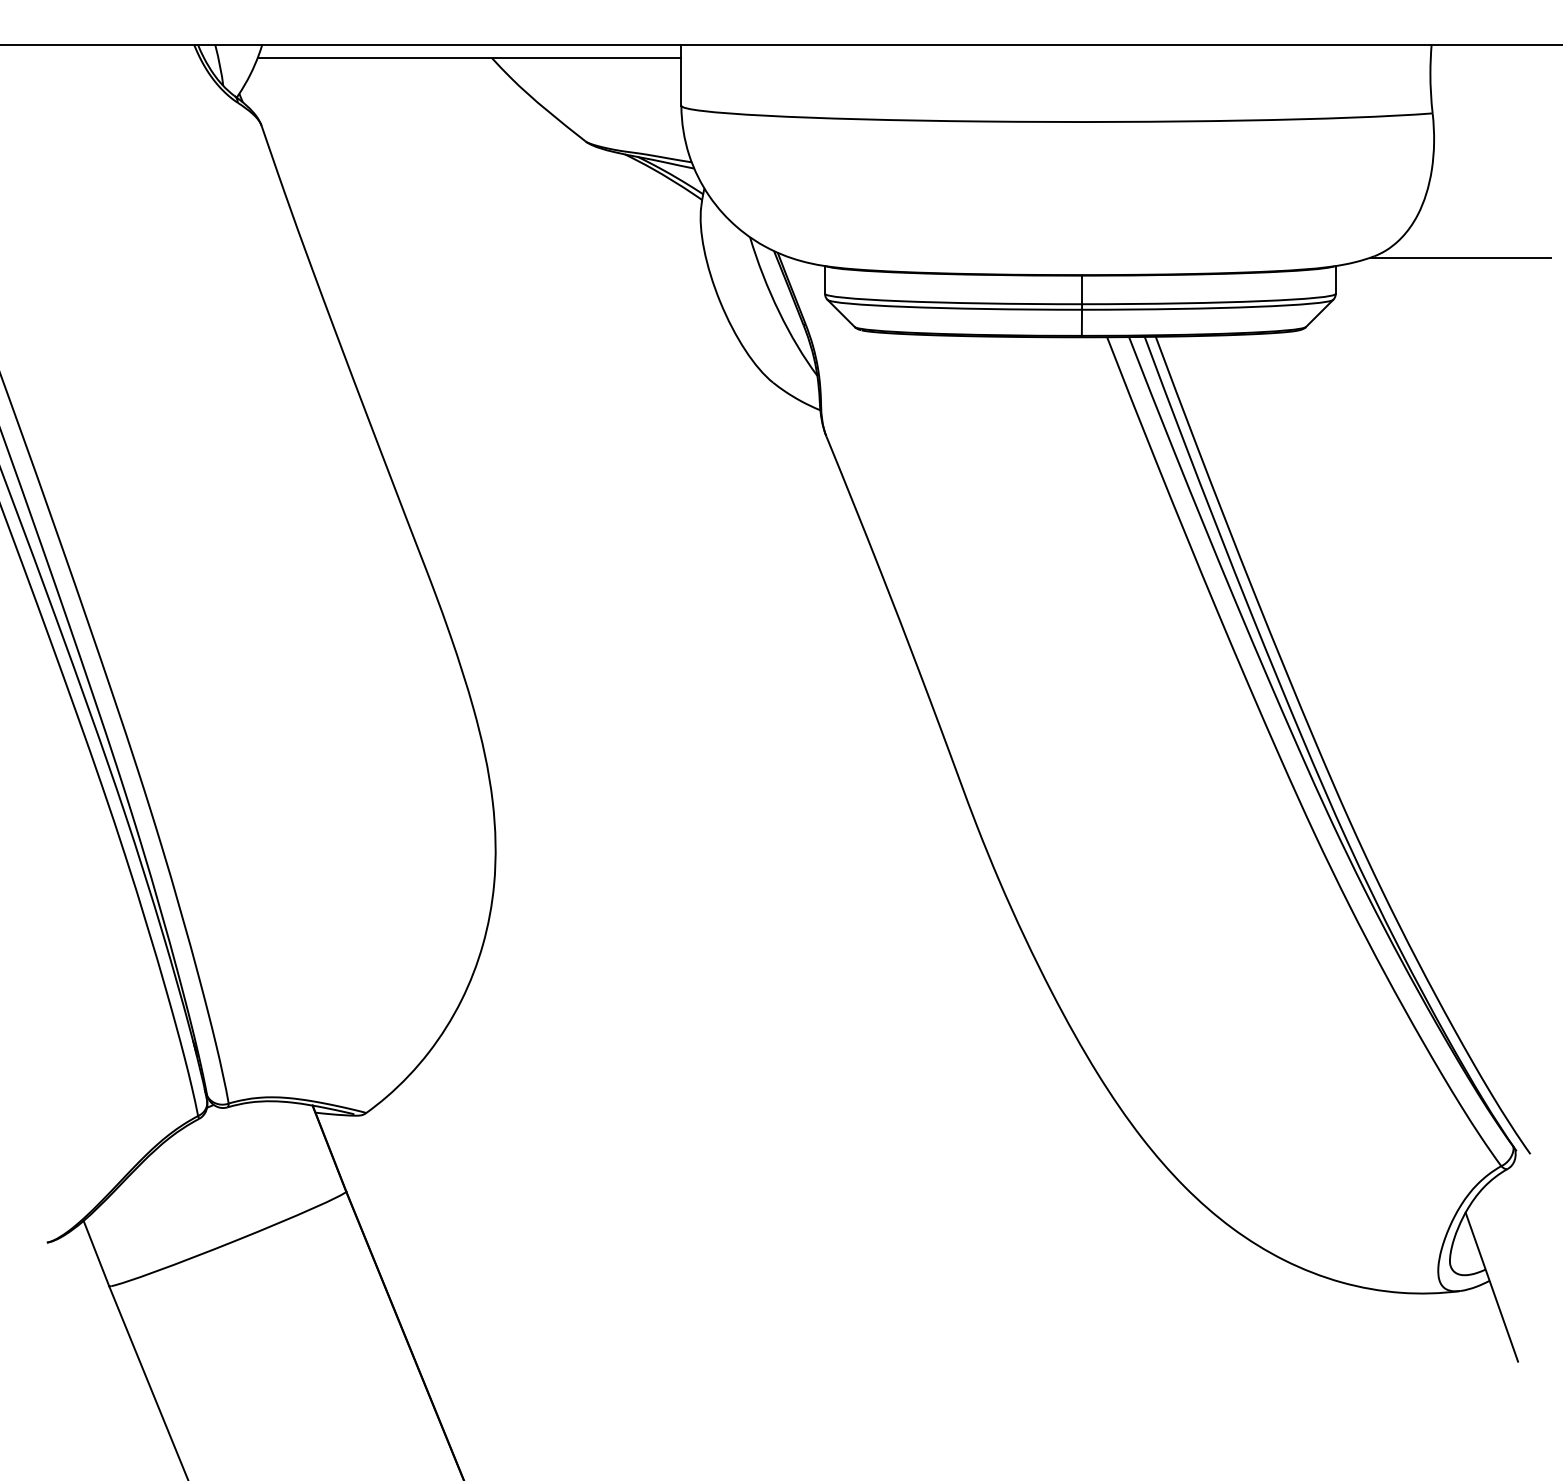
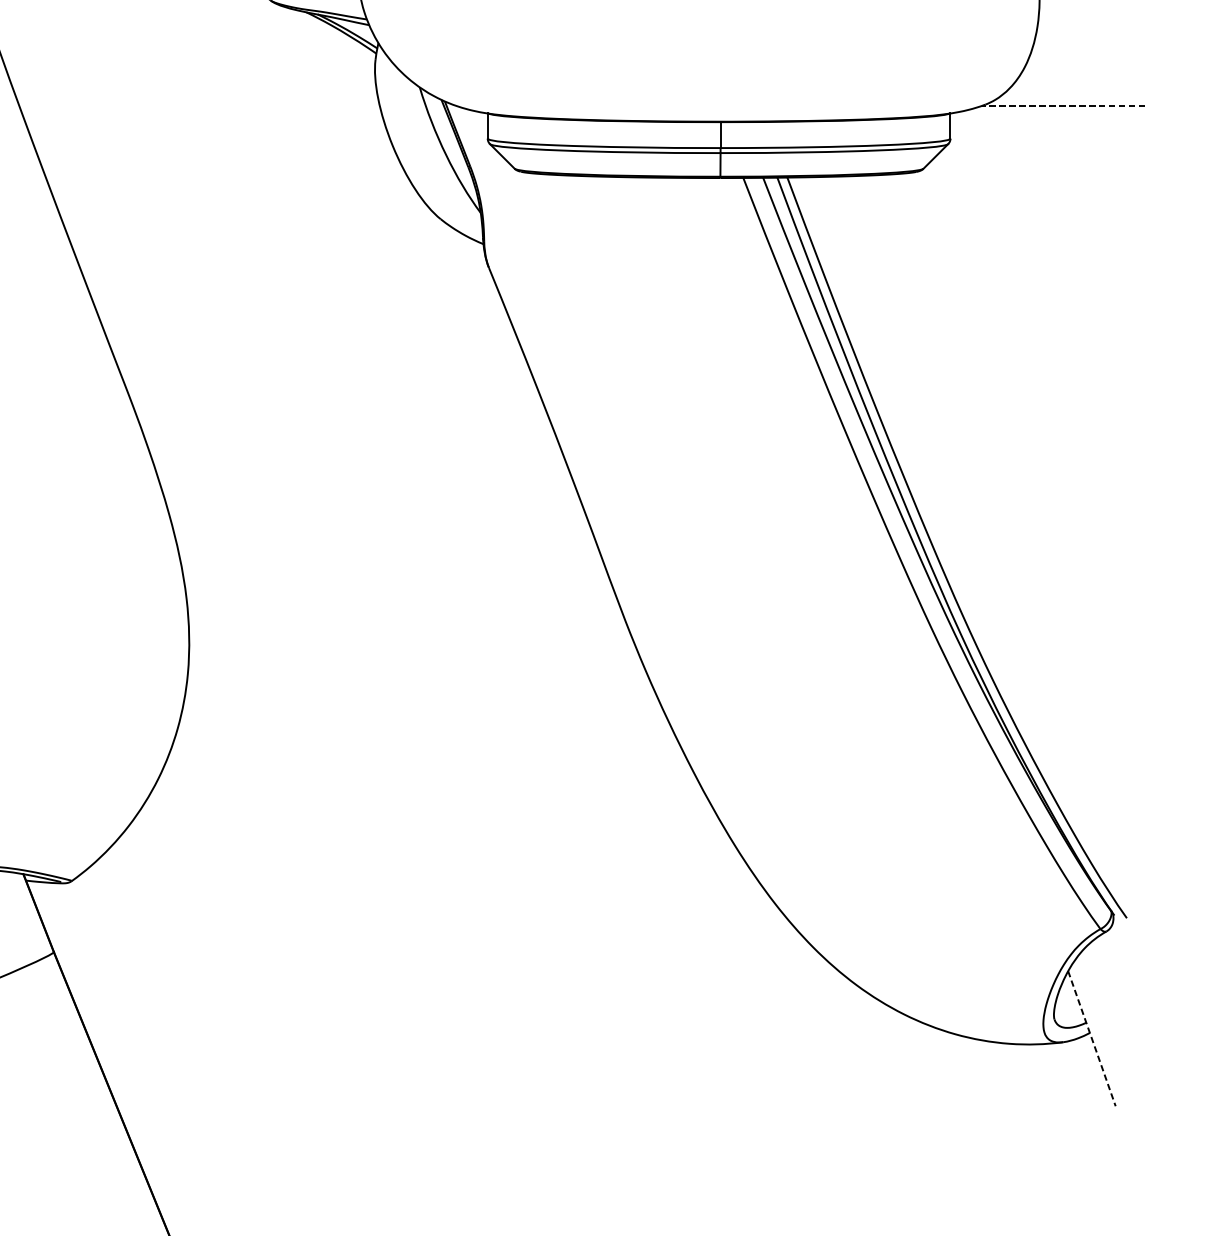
line: (1460, 257) -> (1063, 105), solid -> dashed
line: (1491, 1287) -> (1091, 1039), solid -> dashed

